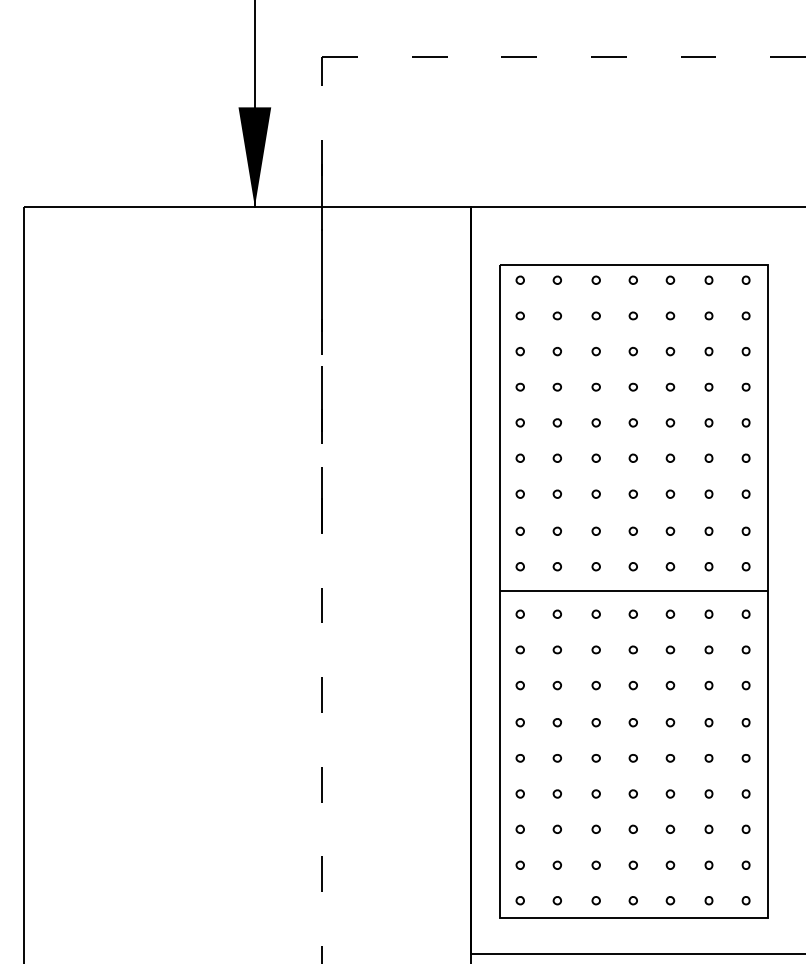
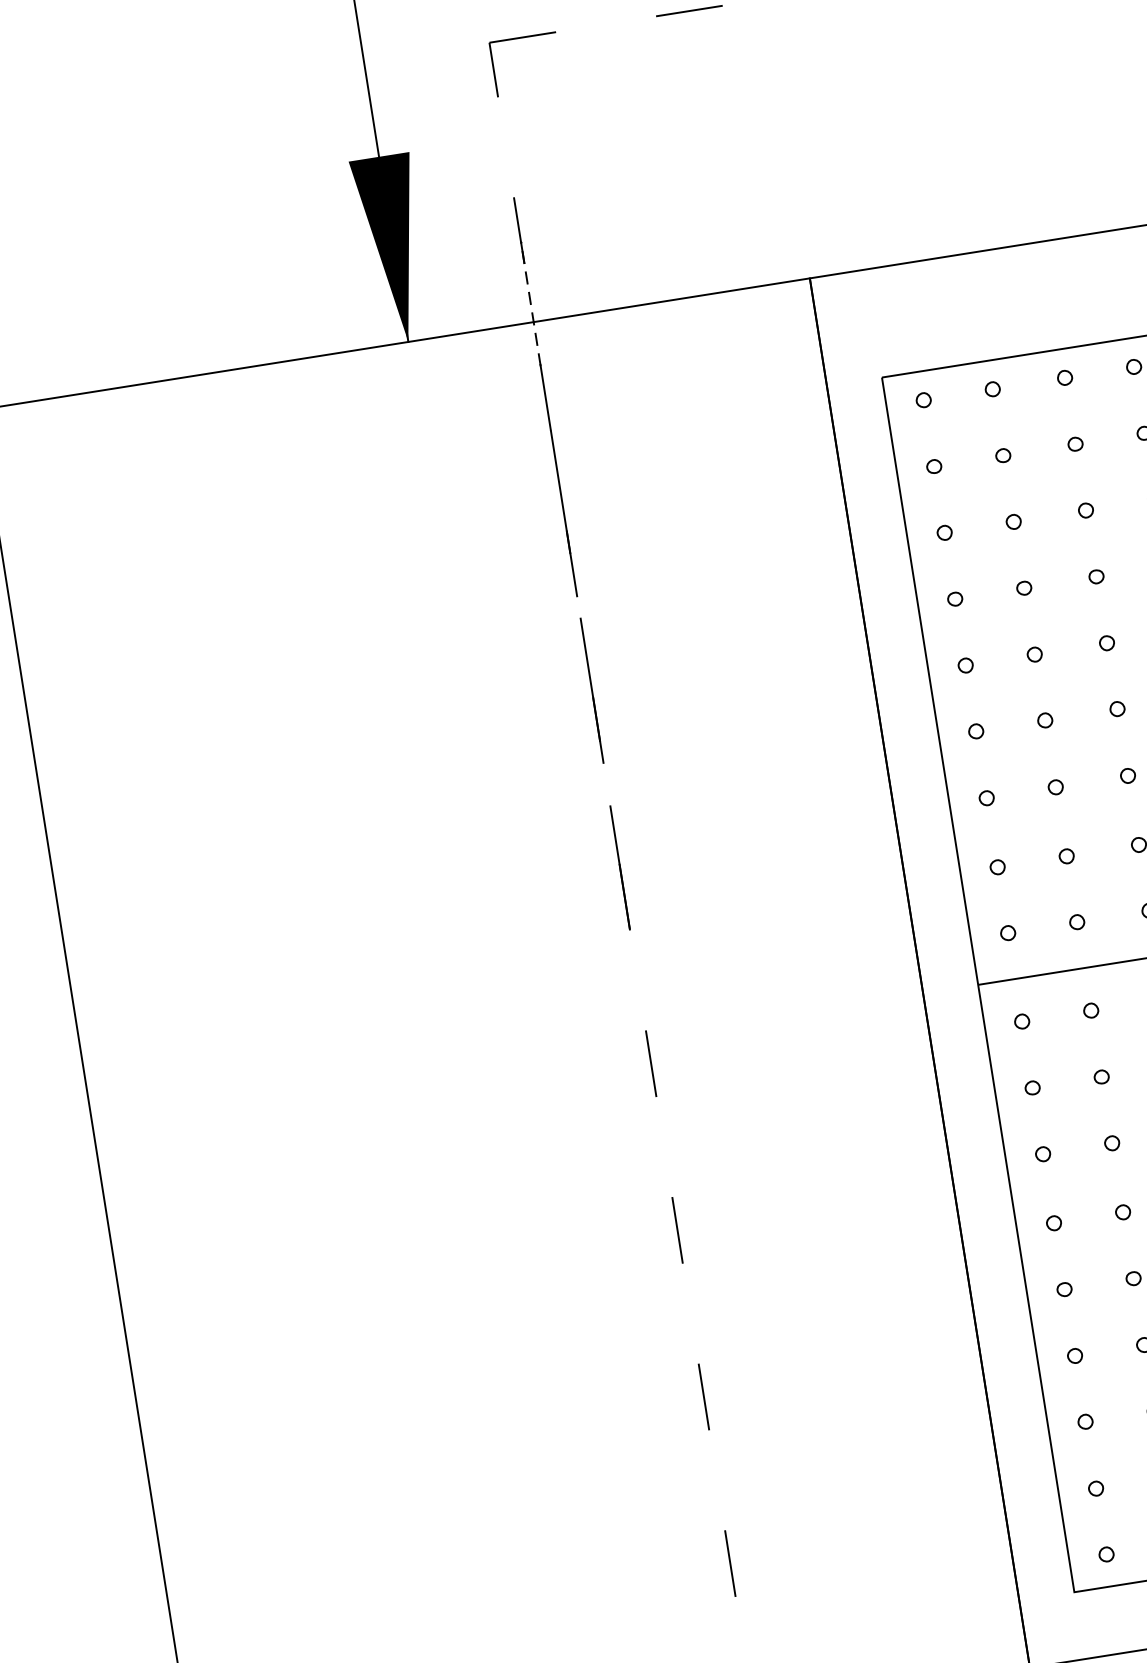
line: (322, 196) -> (531, 302), solid -> dashed

